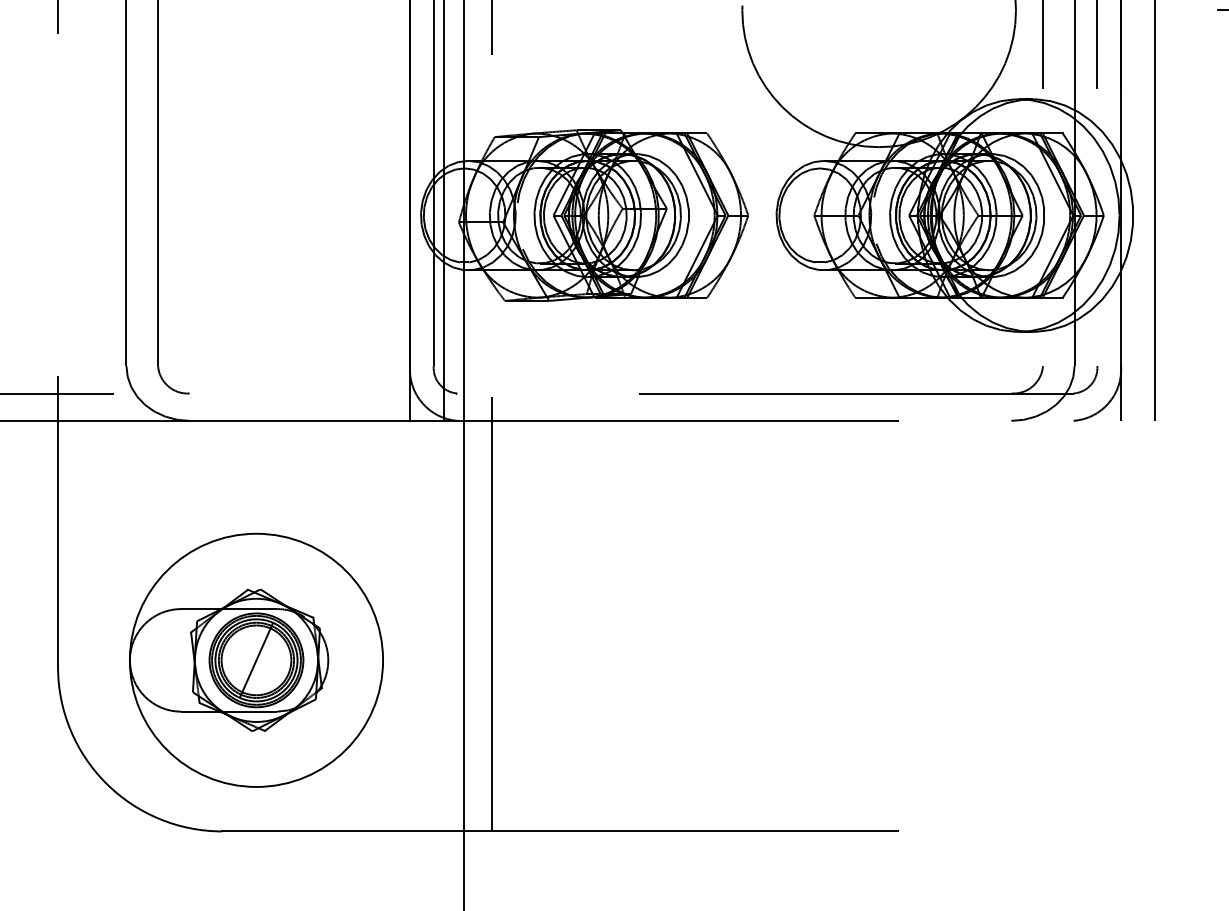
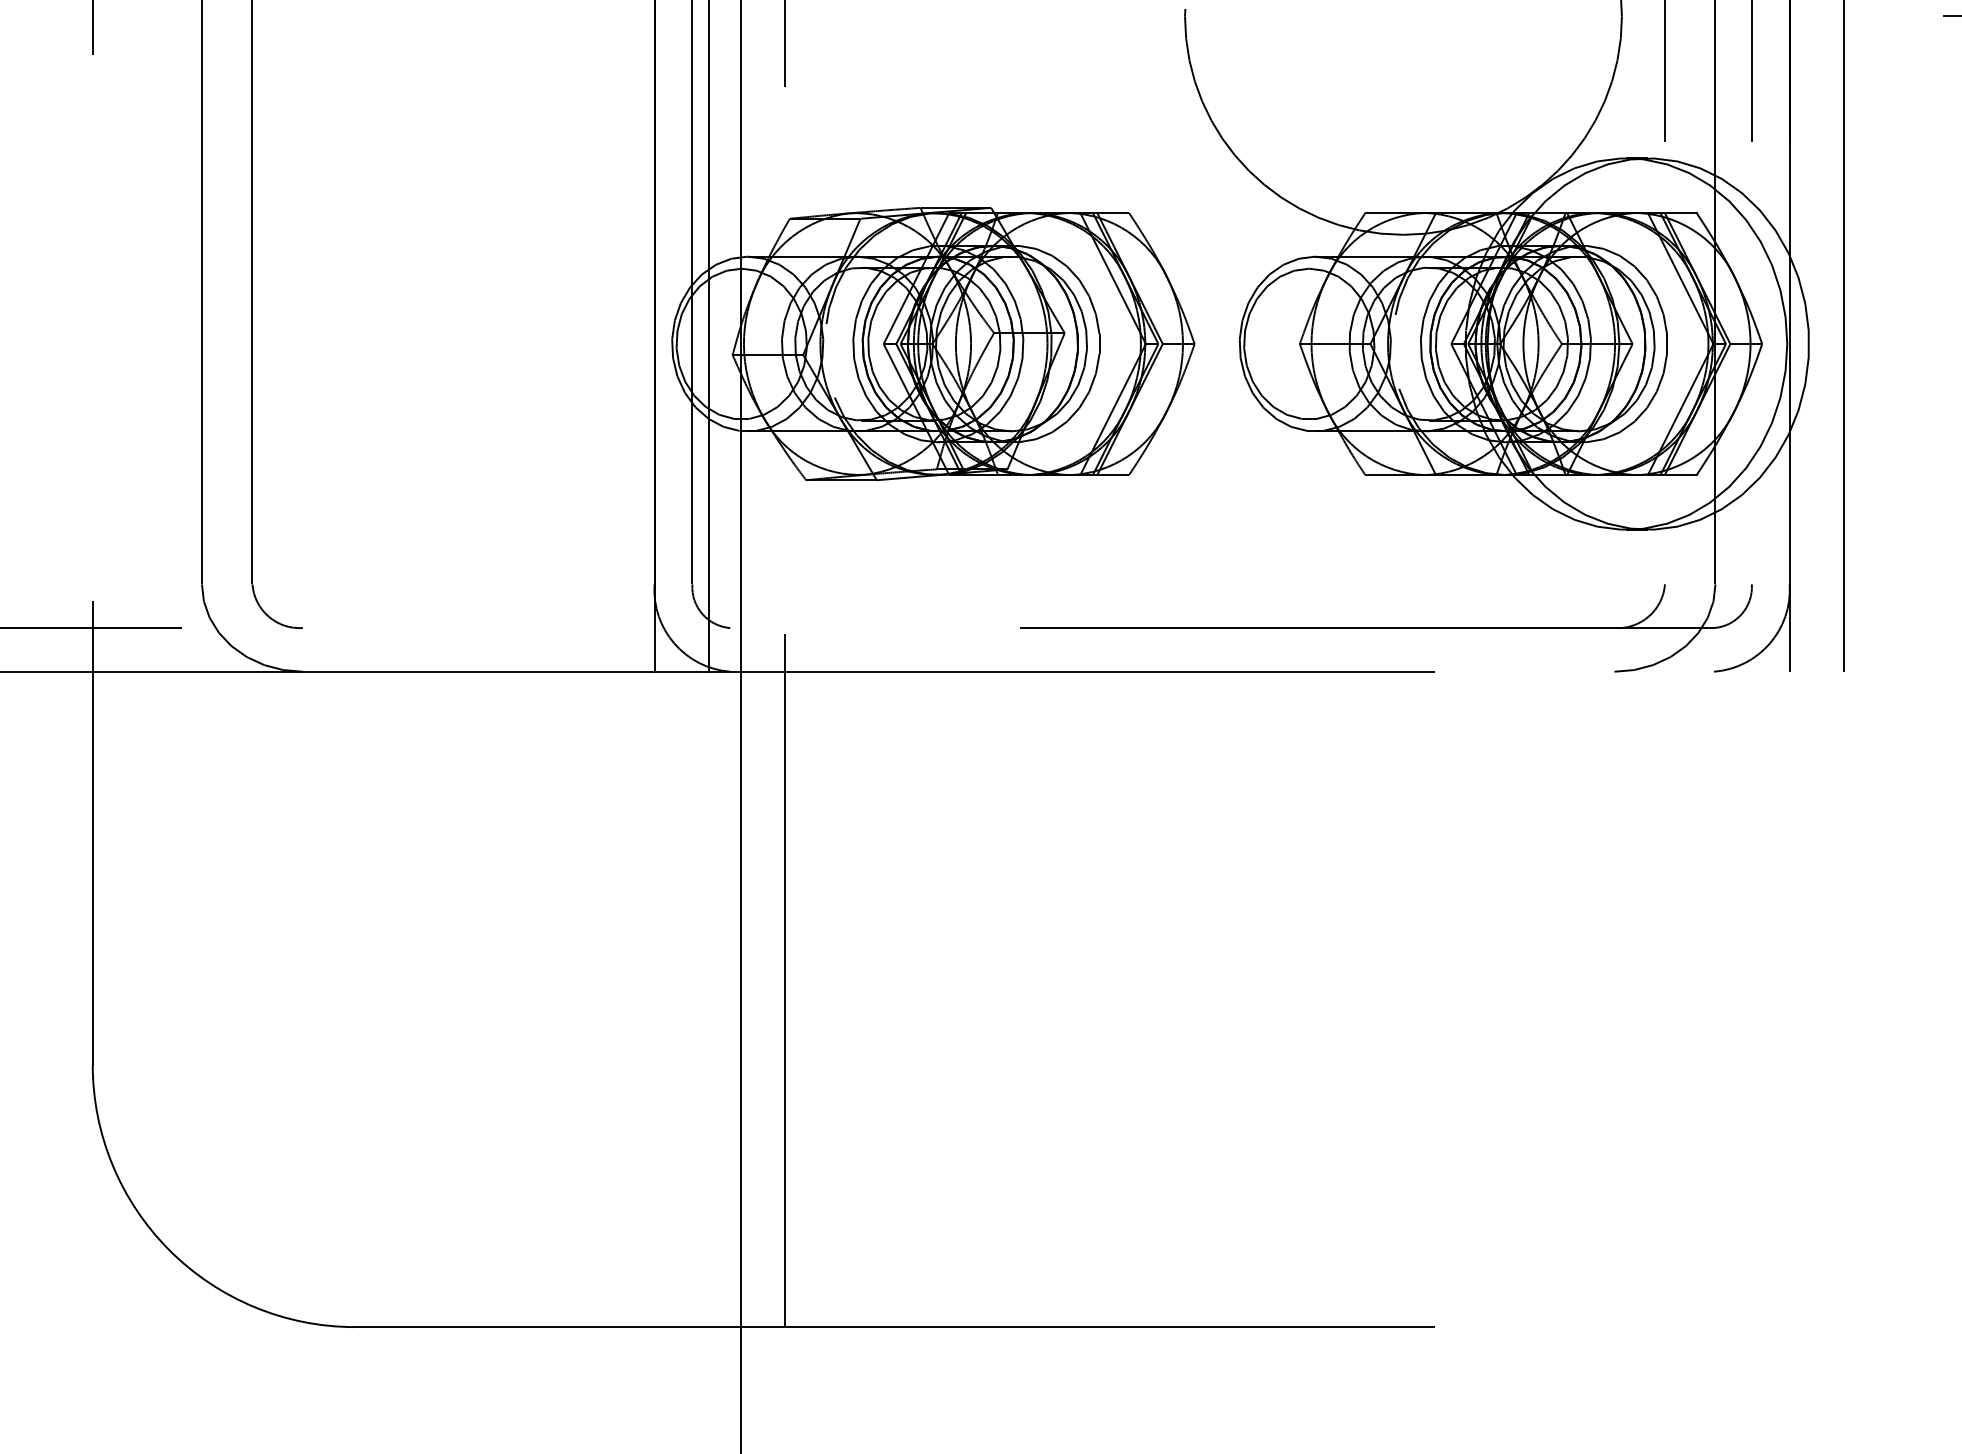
part: (256, 659) -> (409, 1052), removed

